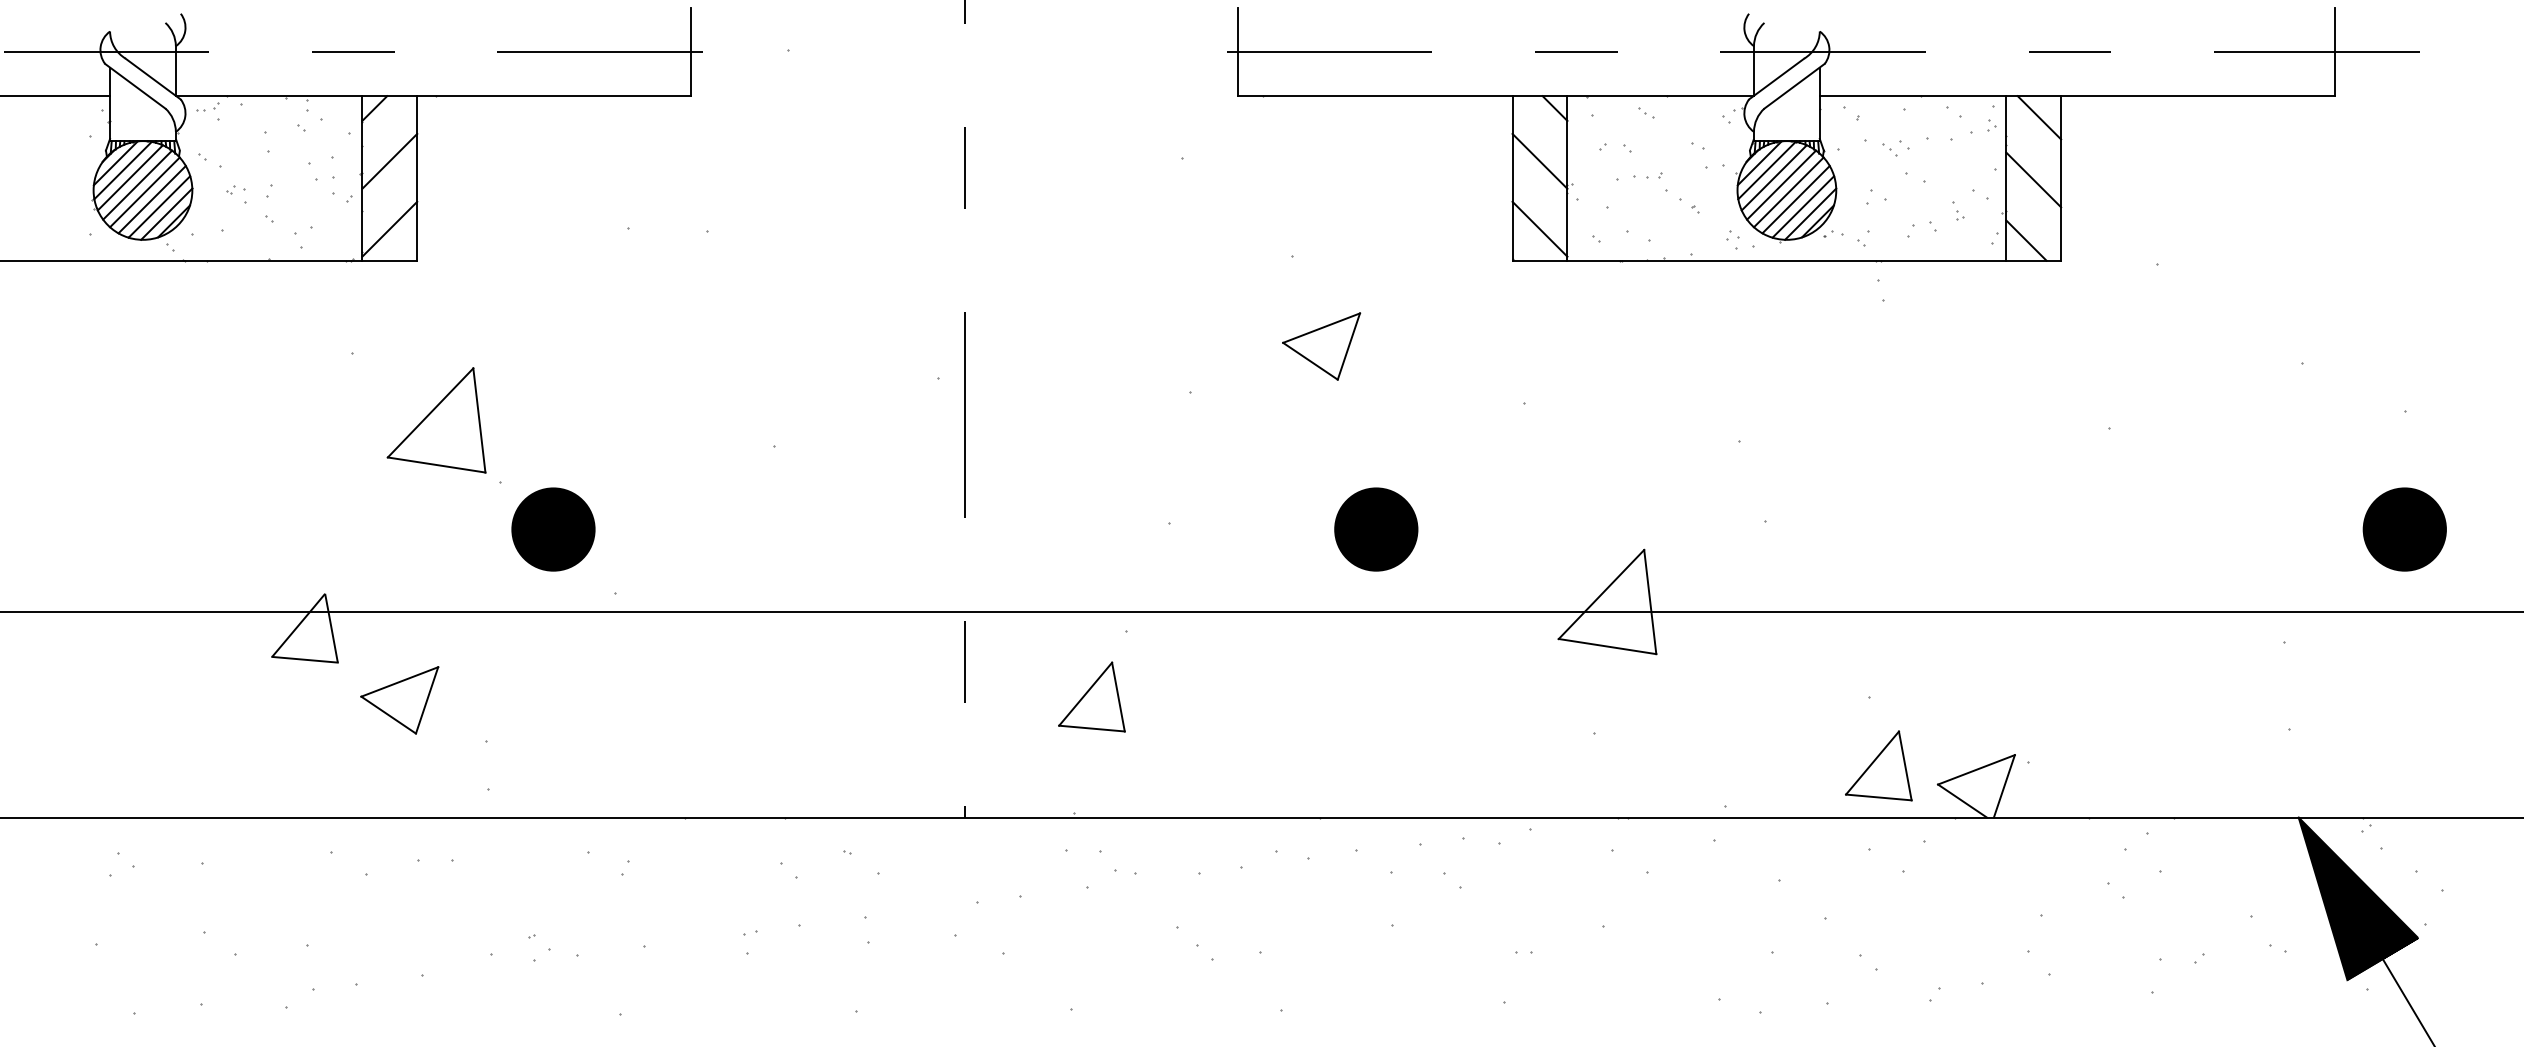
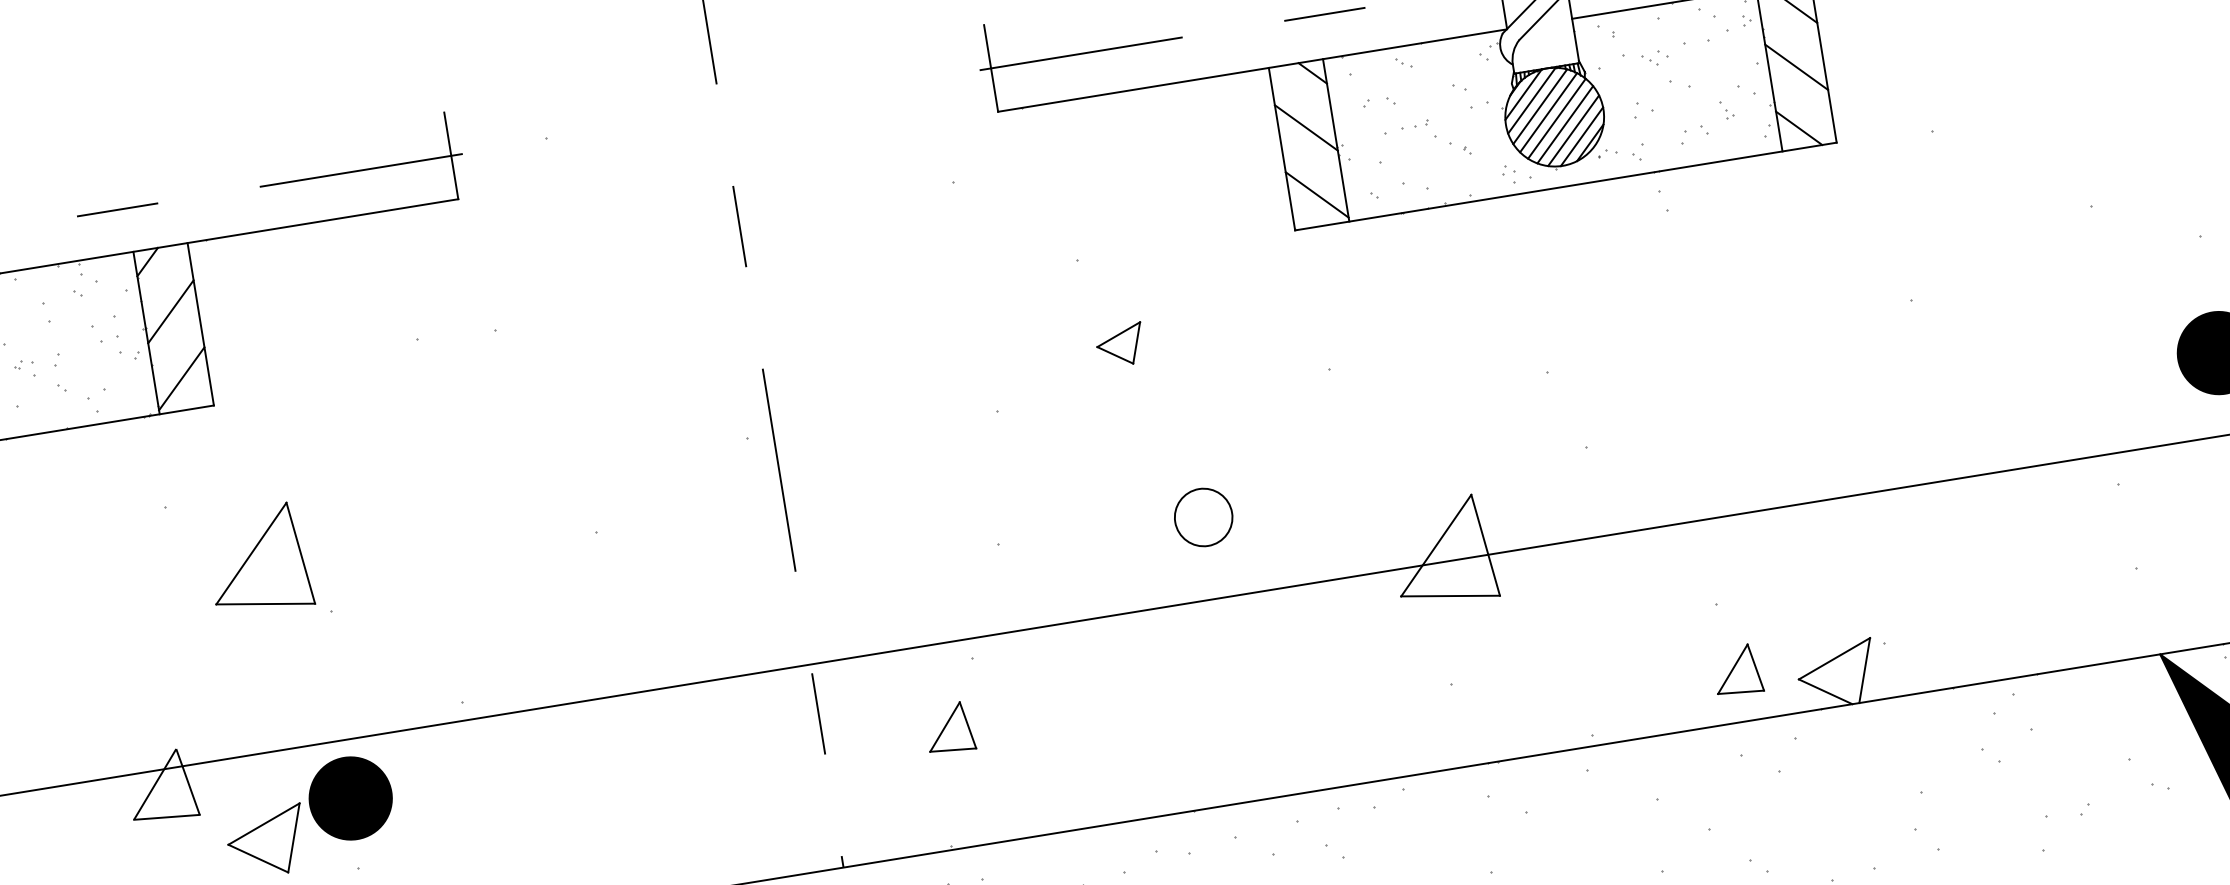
part: (1321, 346) -> (1120, 345), size x0.6
part: (553, 529) -> (350, 798), moved
part: (1376, 529) -> (1203, 517), size x0.7
part: (1091, 696) -> (949, 727), size x0.7
part: (1878, 765) -> (1737, 670), size x0.7

